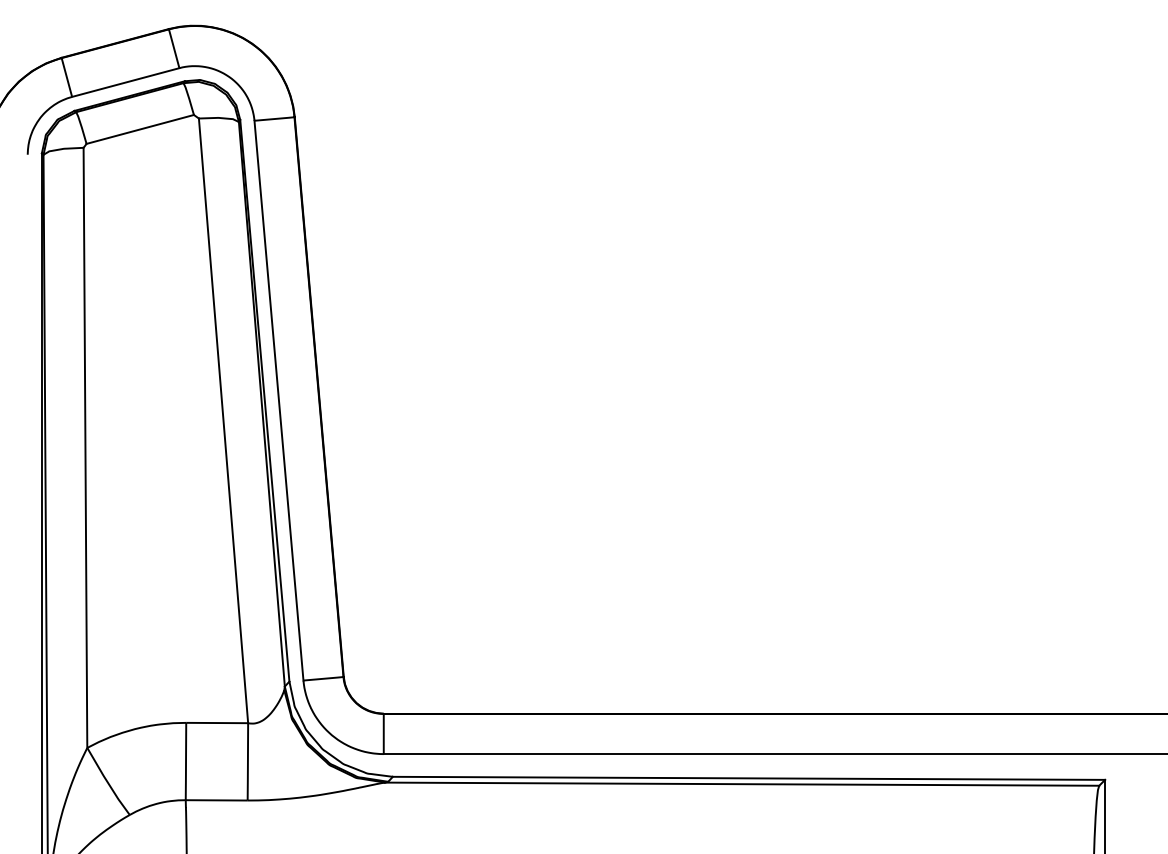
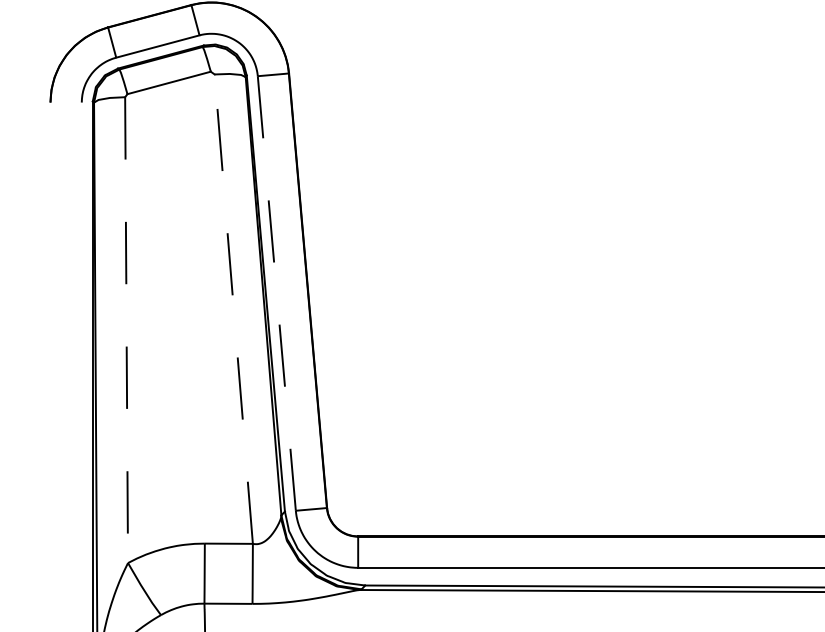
line: (278, 400) -> (276, 293), solid -> dashed
line: (223, 420) -> (233, 308), solid -> dashed
line: (85, 448) -> (126, 330), solid -> dashed

